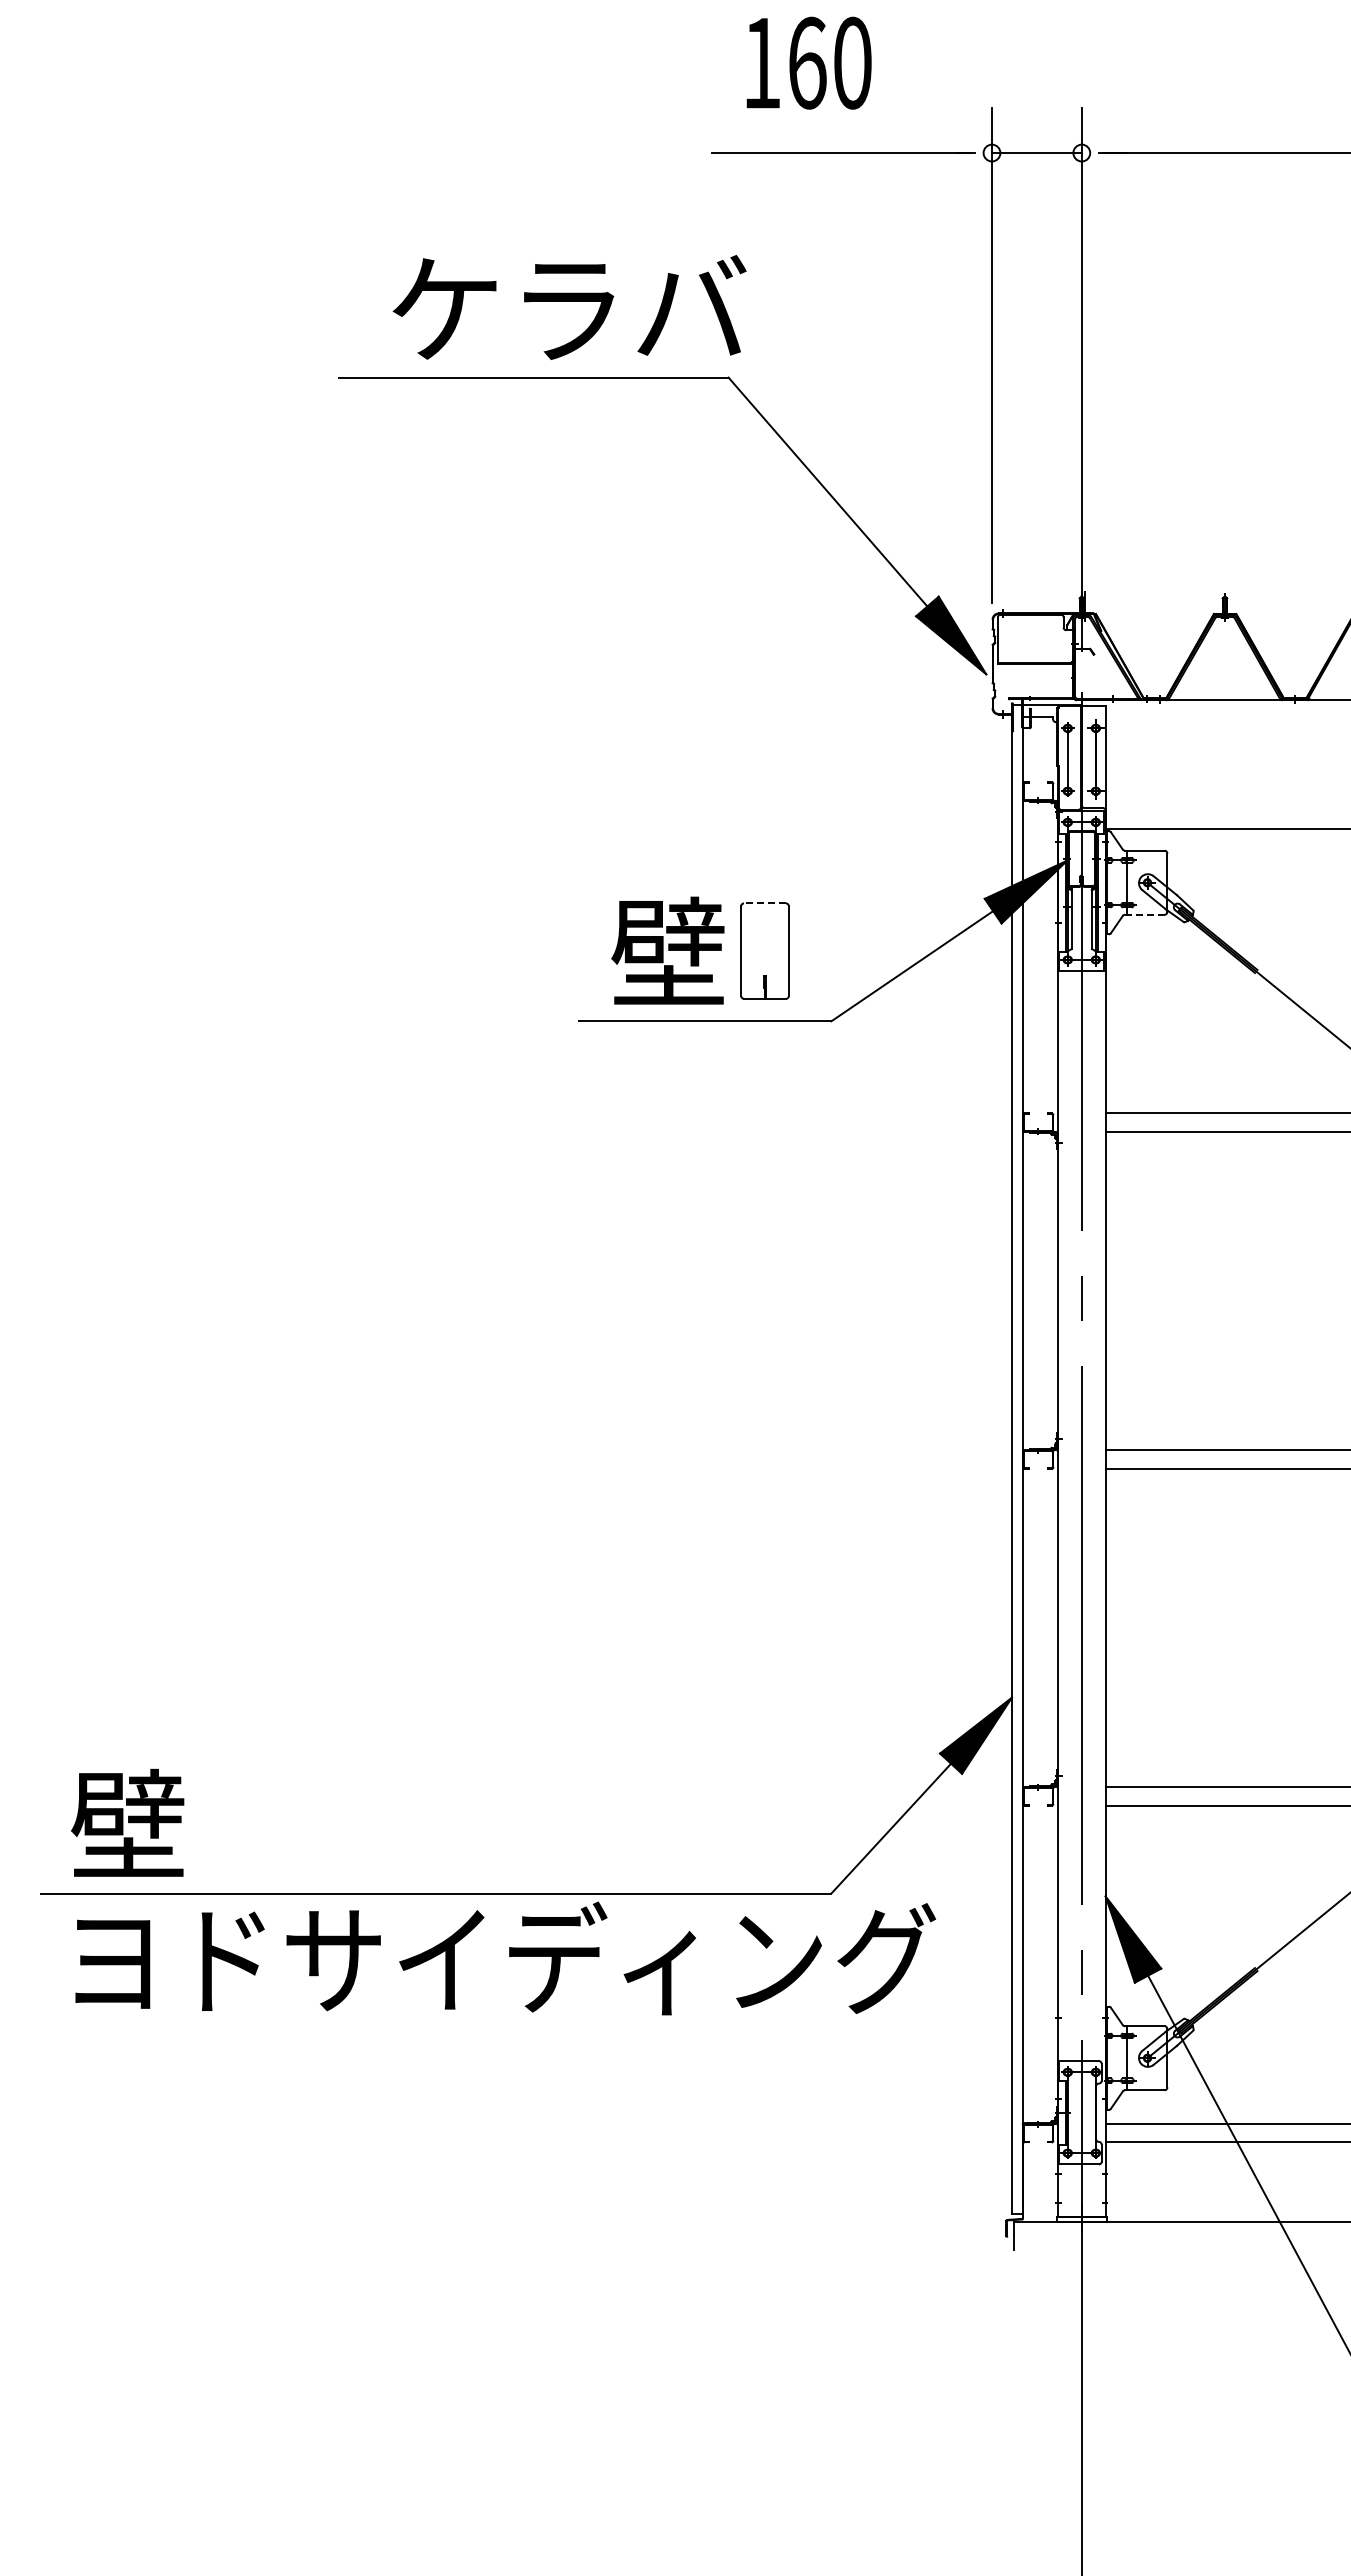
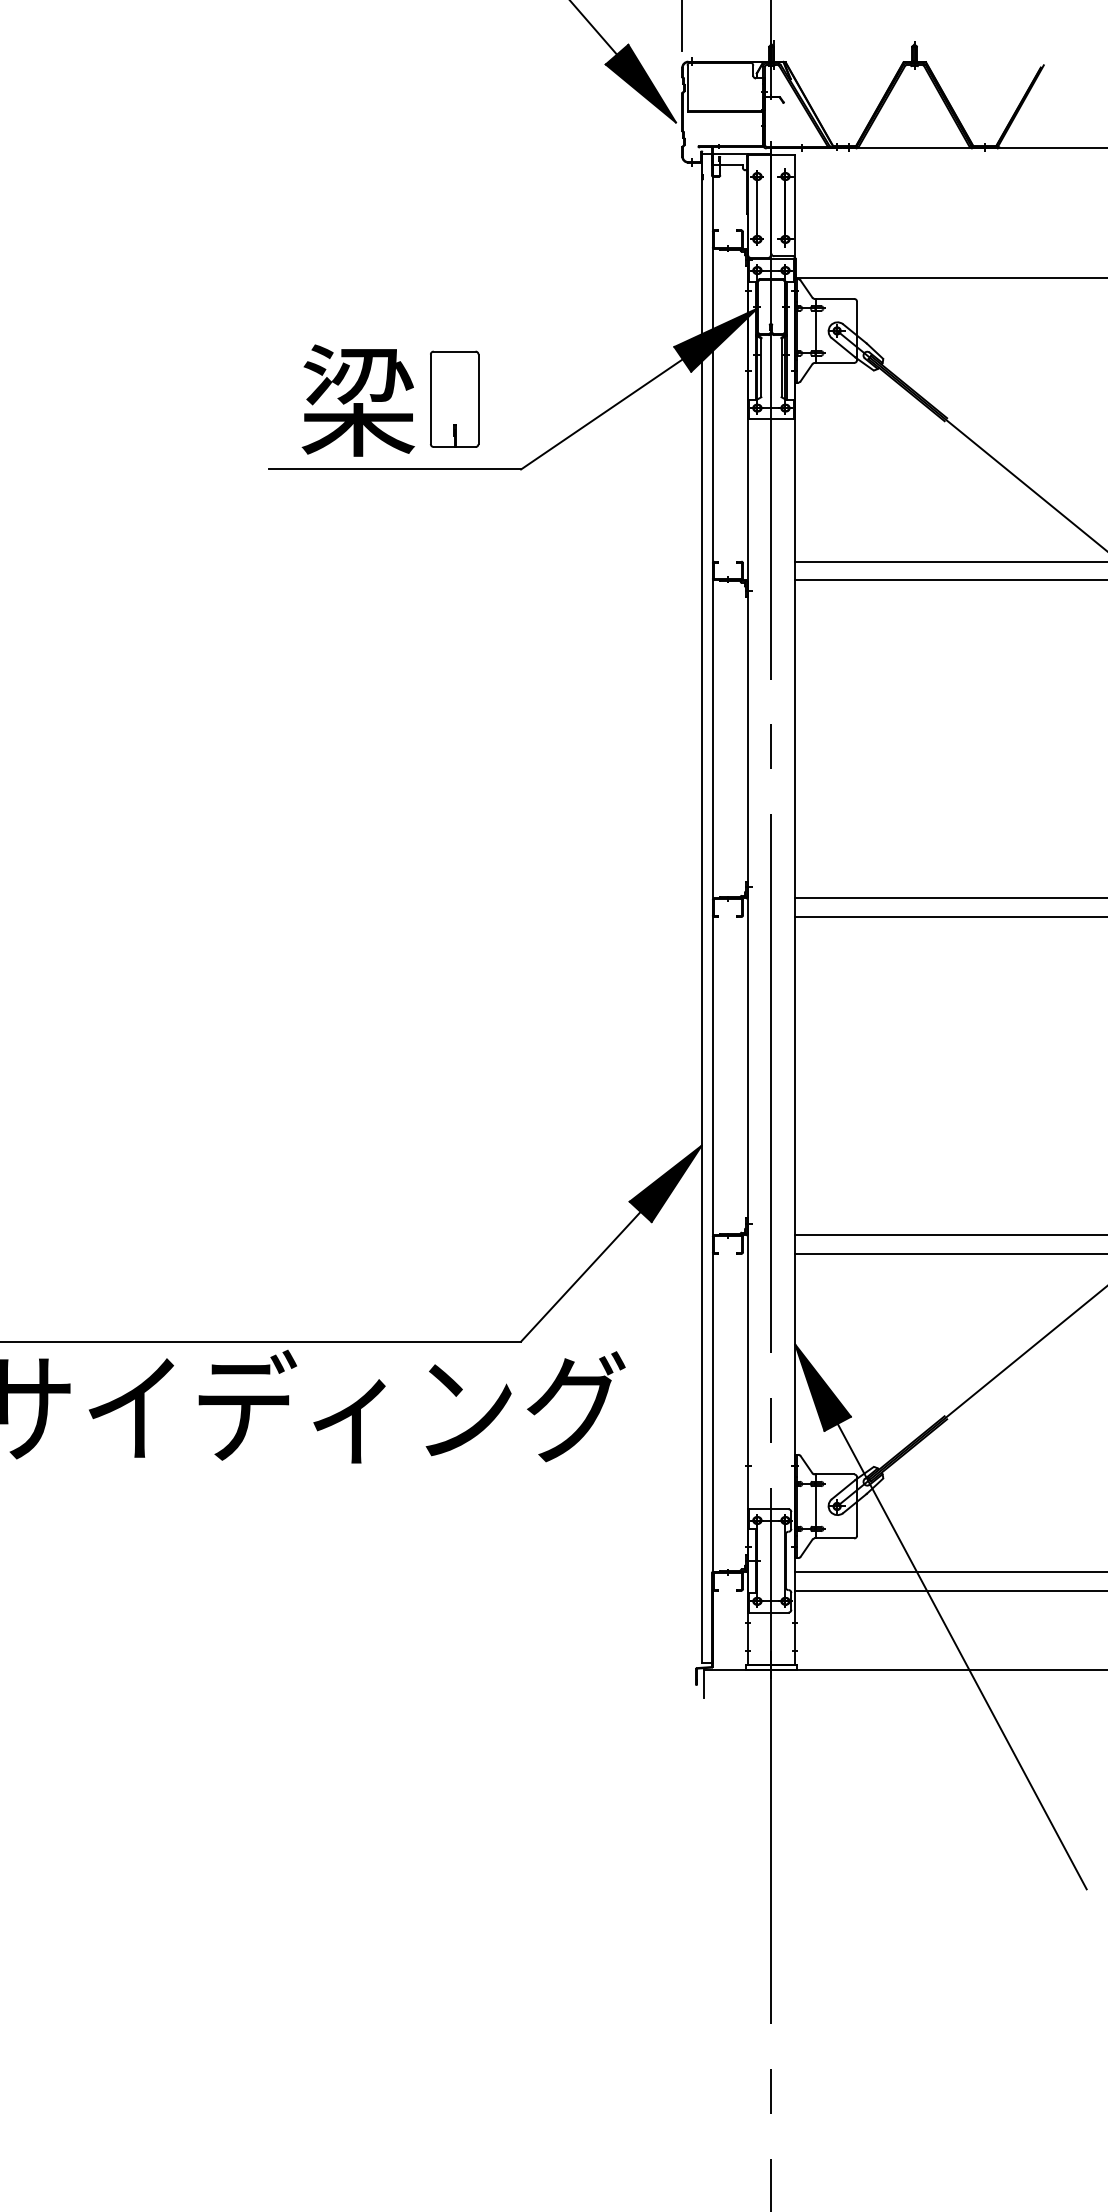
line: (765, 903) -> (455, 351), dashed -> solid
line: (1144, 914) -> (834, 362), dashed -> solid
text: (668, 952) -> (358, 400), 壁 -> 梁

